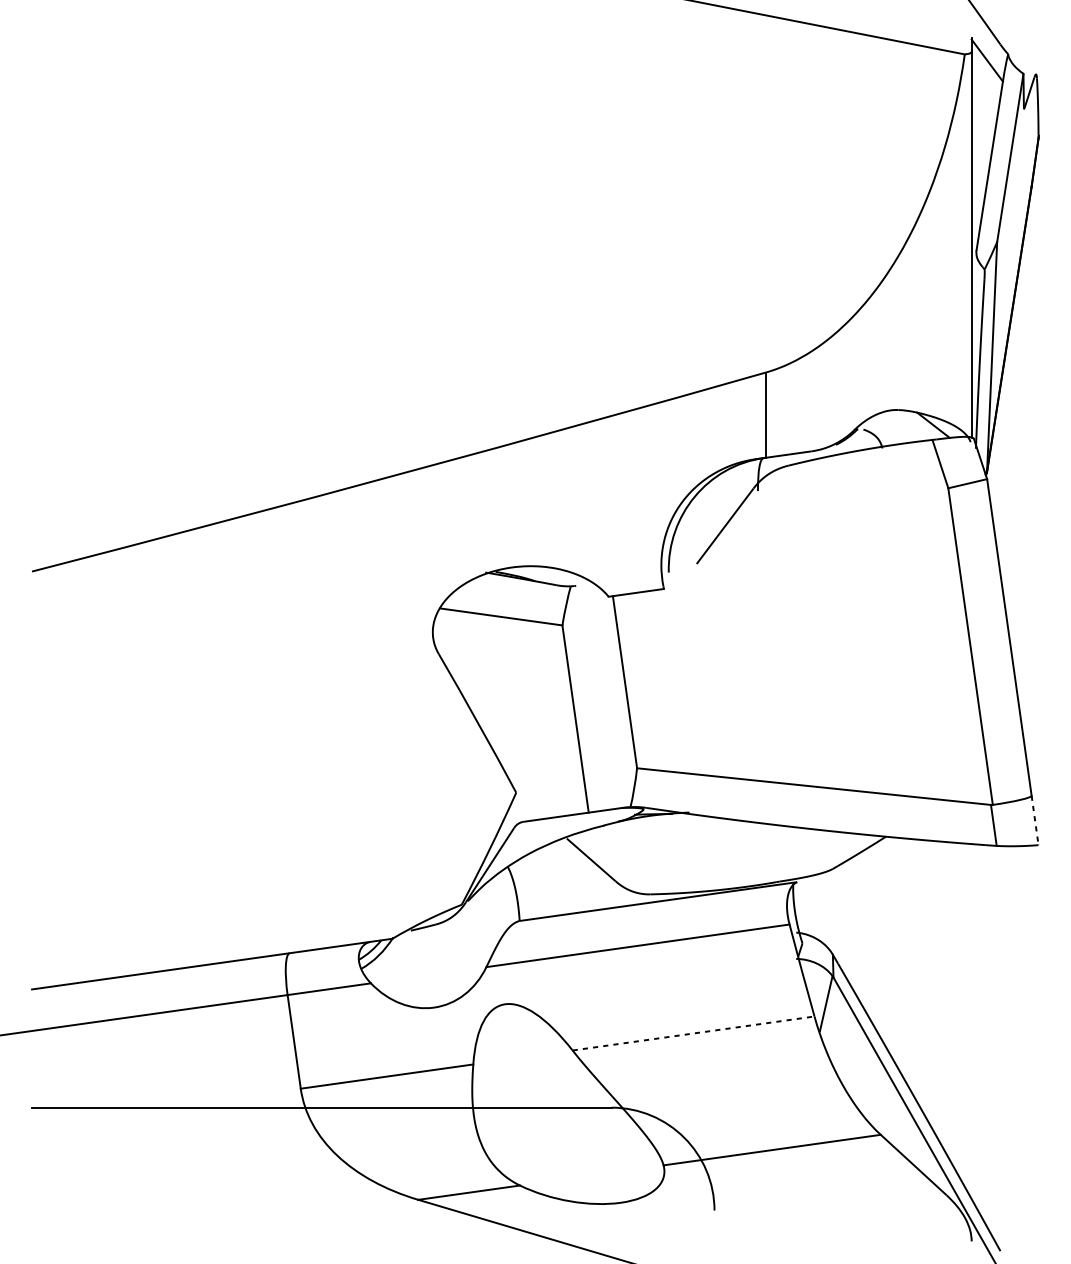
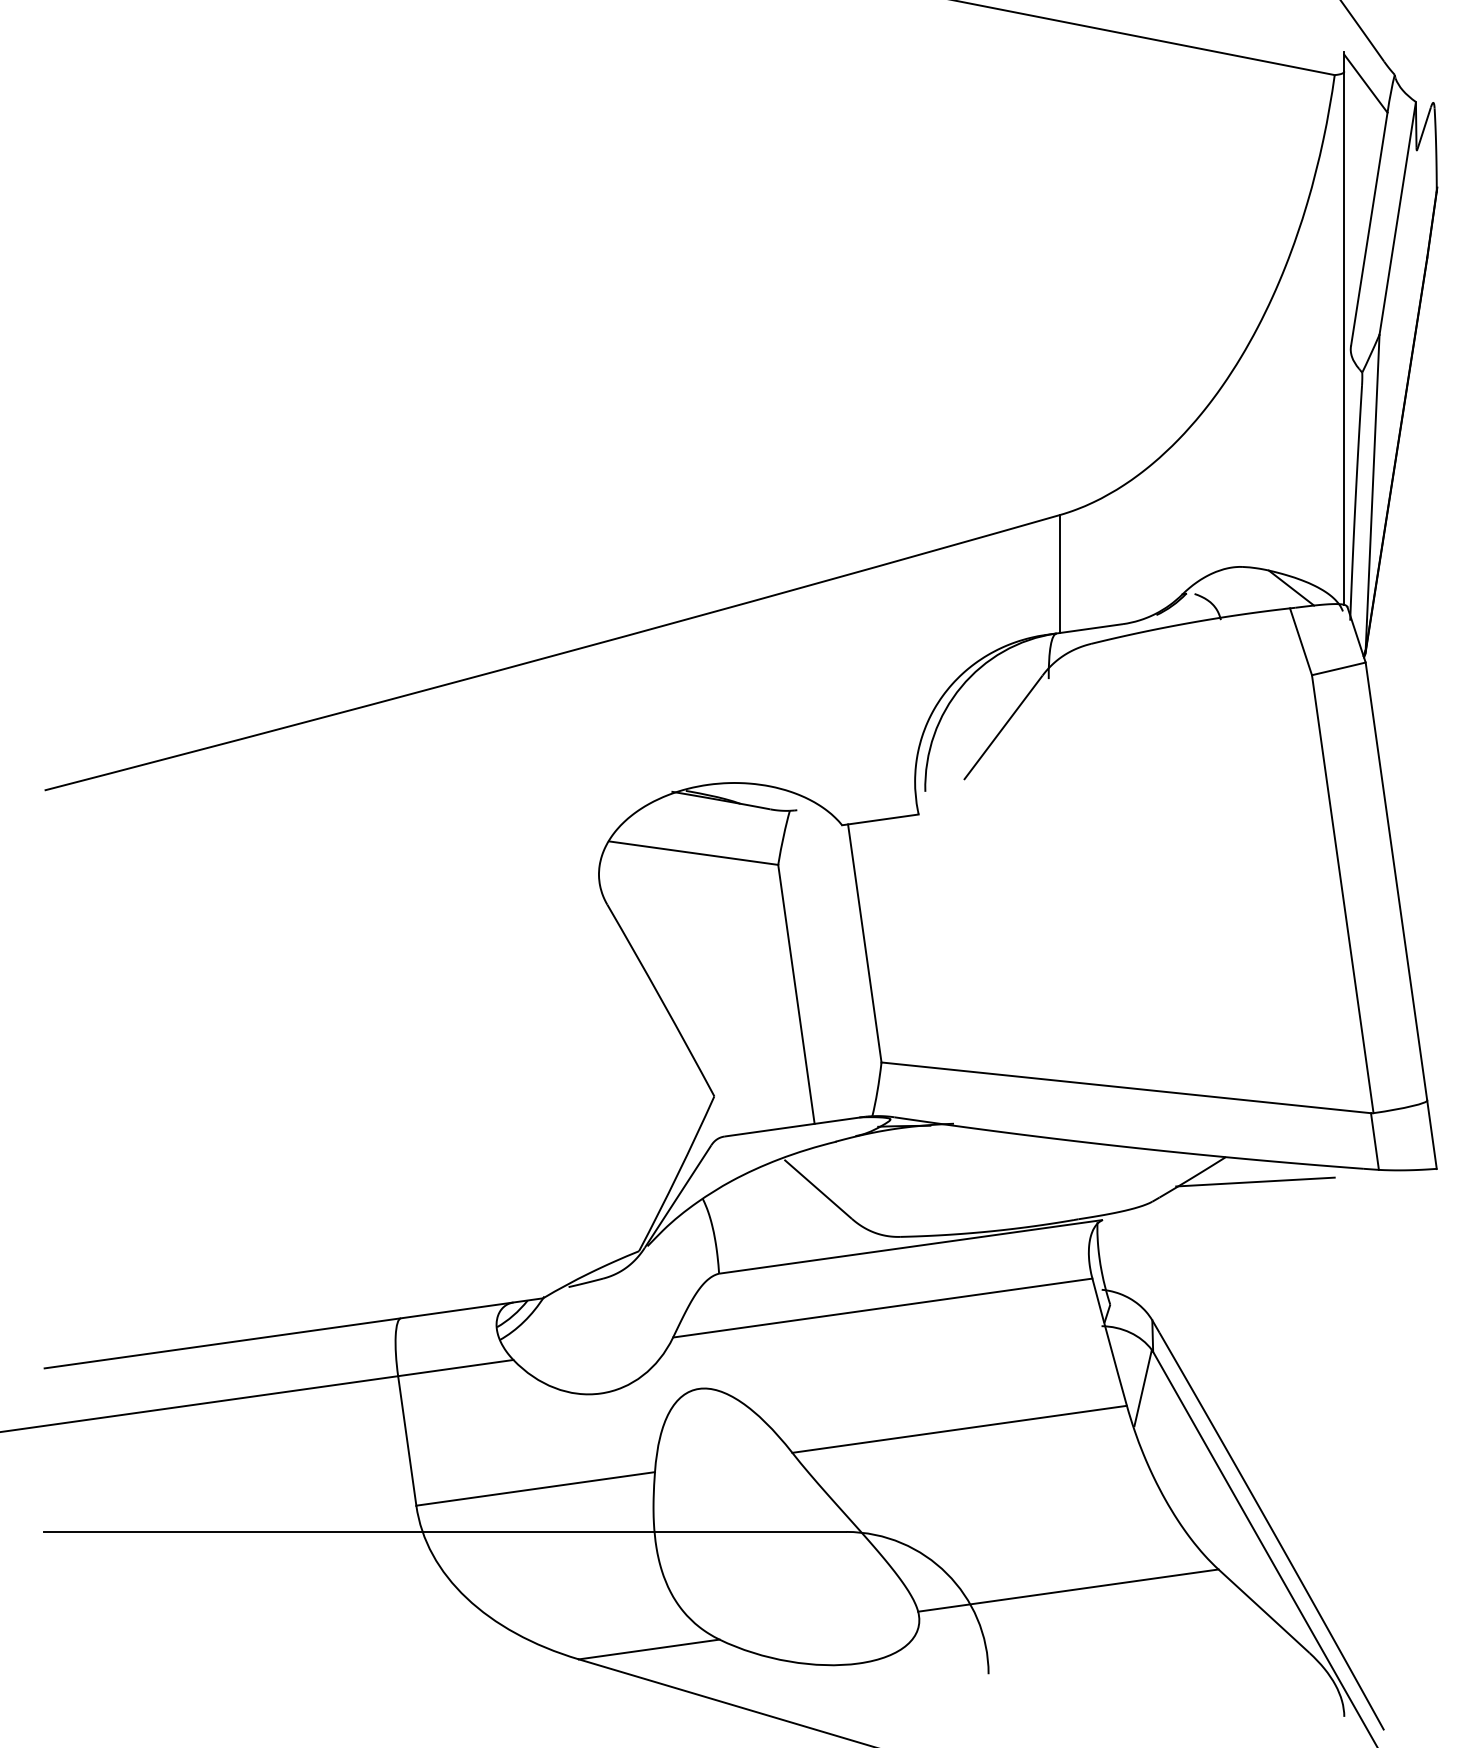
line: (1035, 820) -> (1432, 1134), dashed -> solid
line: (907, 854) -> (1255, 1181), added
line: (693, 1033) -> (959, 1429), dashed -> solid

